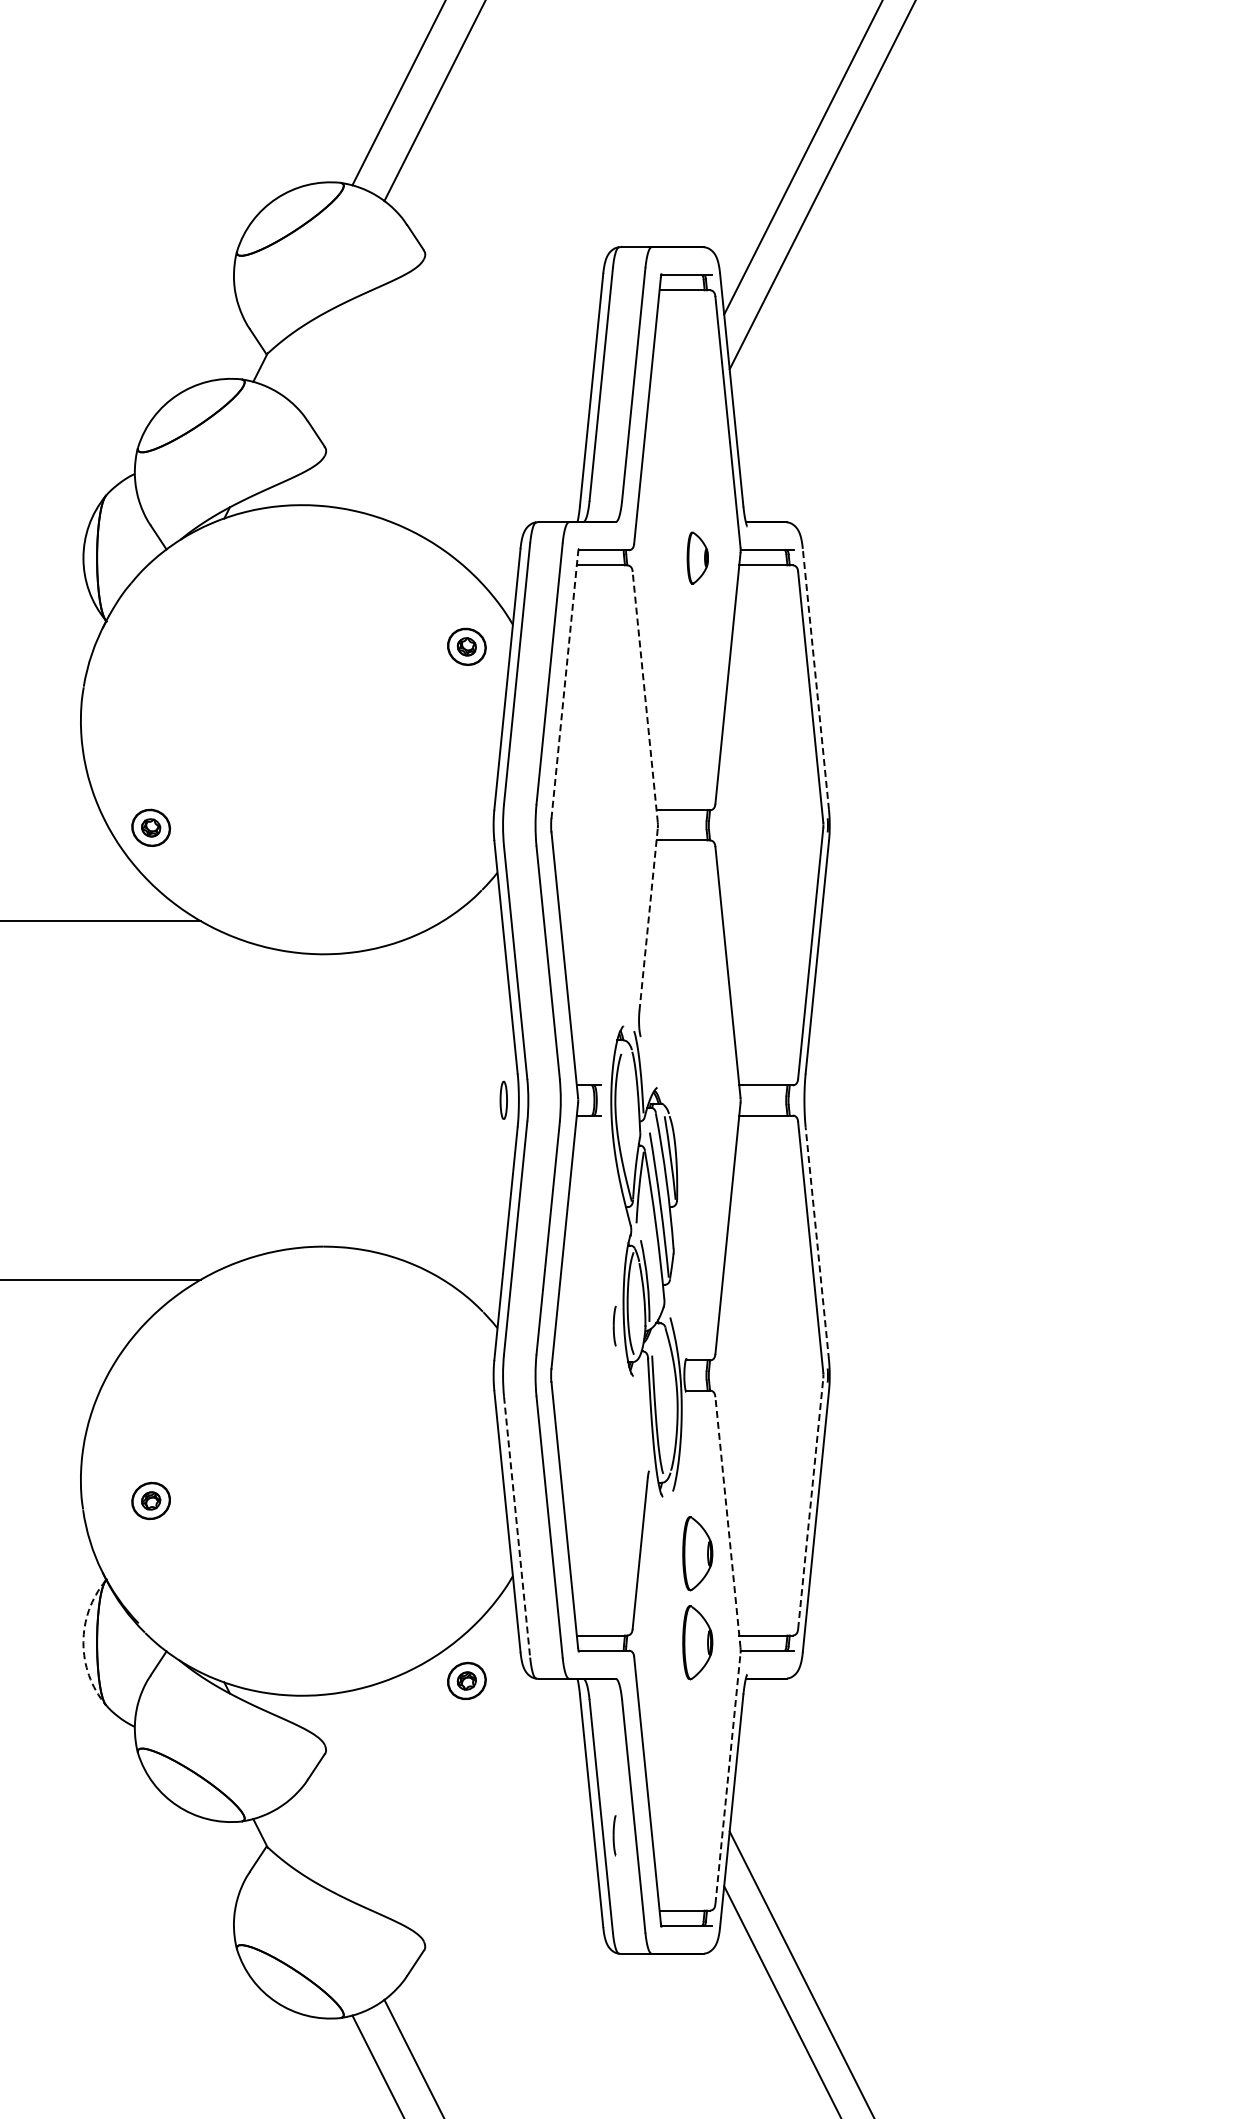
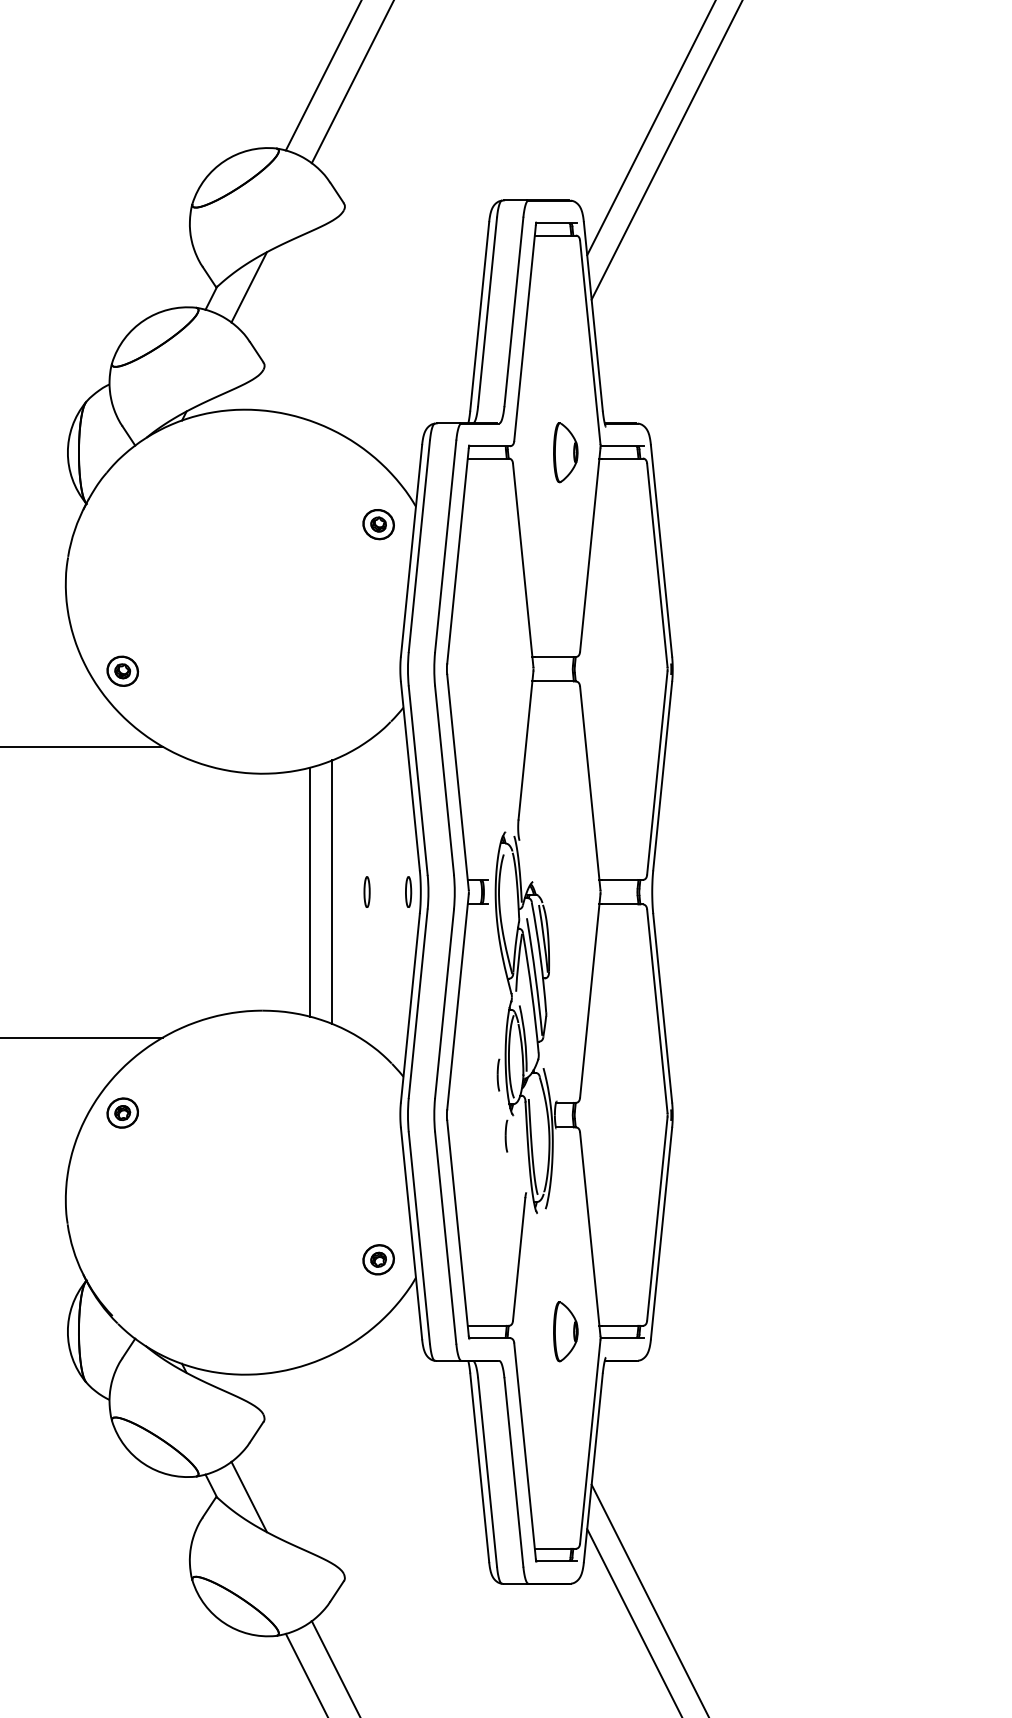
line: (307, 353) -> (249, 286), added
part: (697, 557) -> (565, 452), size x1.43
line: (815, 678) -> (661, 550), dashed -> solid
line: (564, 685) -> (457, 555), dashed -> solid
line: (645, 697) -> (523, 565), dashed -> solid
line: (648, 919) -> (525, 745), dashed -> solid
line: (381, 1099) -> (309, 891), added
part: (452, 1099) -> (366, 891), added
line: (409, 1100) -> (332, 892), added
line: (817, 1243) -> (662, 1008), dashed -> solid
part: (150, 1500) -> (122, 1112), moved
line: (810, 1503) -> (657, 1218), dashed -> solid
line: (727, 1522) -> (589, 1234), dashed -> solid
line: (517, 1527) -> (419, 1238), dashed -> solid
part: (697, 1553) -> (565, 1259), removed
arc: (83, 1642) -> (67, 1331), dashed -> solid
part: (466, 1680) -> (378, 1259), moved
line: (727, 1778) -> (589, 1441), dashed -> solid
part: (614, 1835) -> (506, 1136), moved
line: (307, 1846) -> (249, 1496), added

